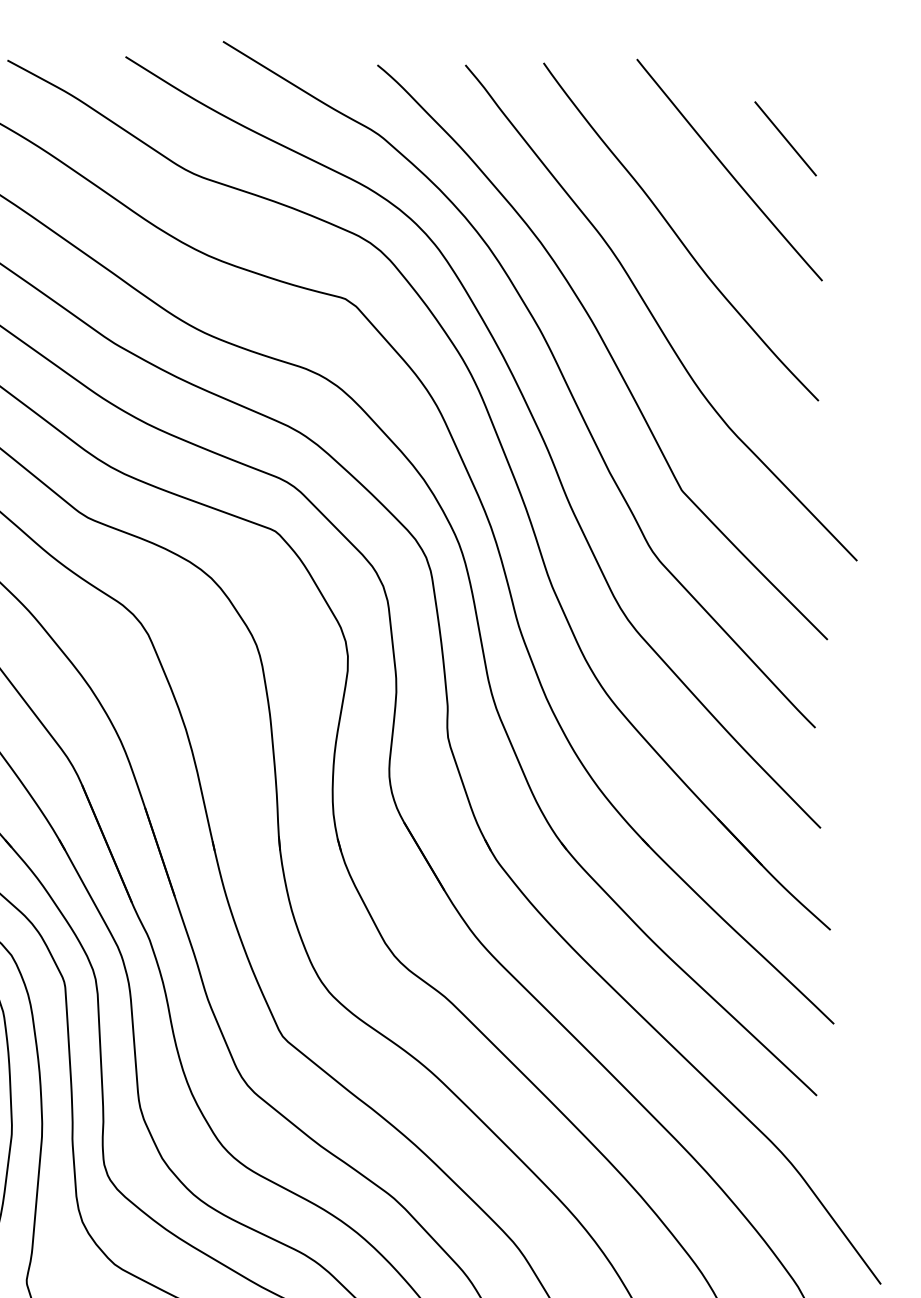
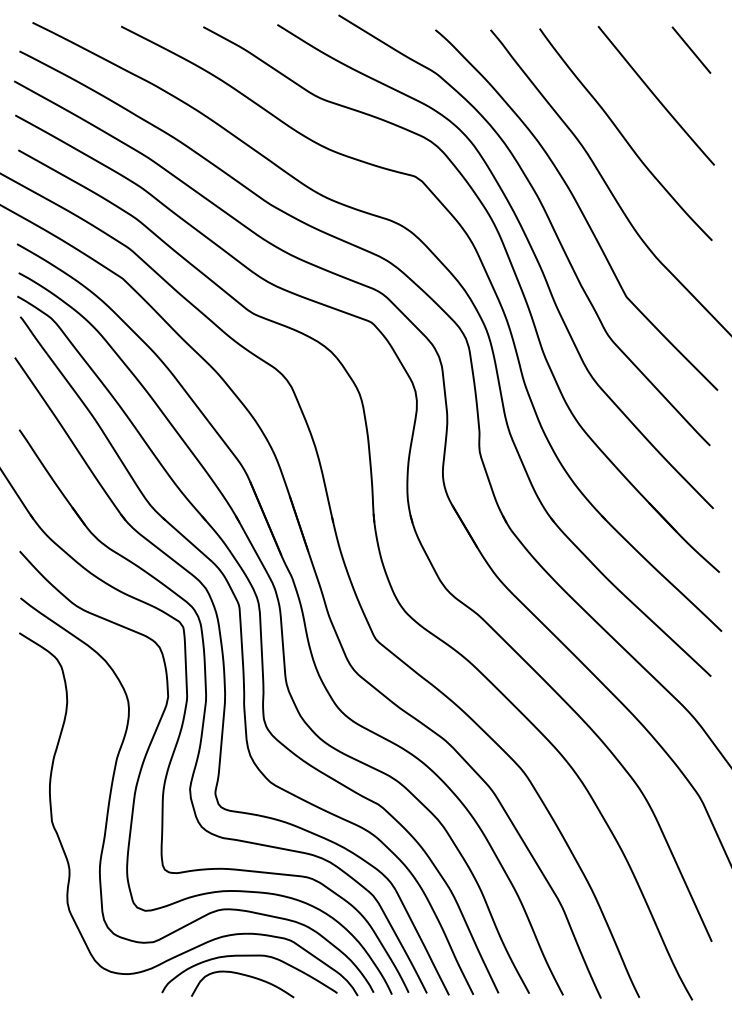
line: (785, 137) -> (691, 49), moved

